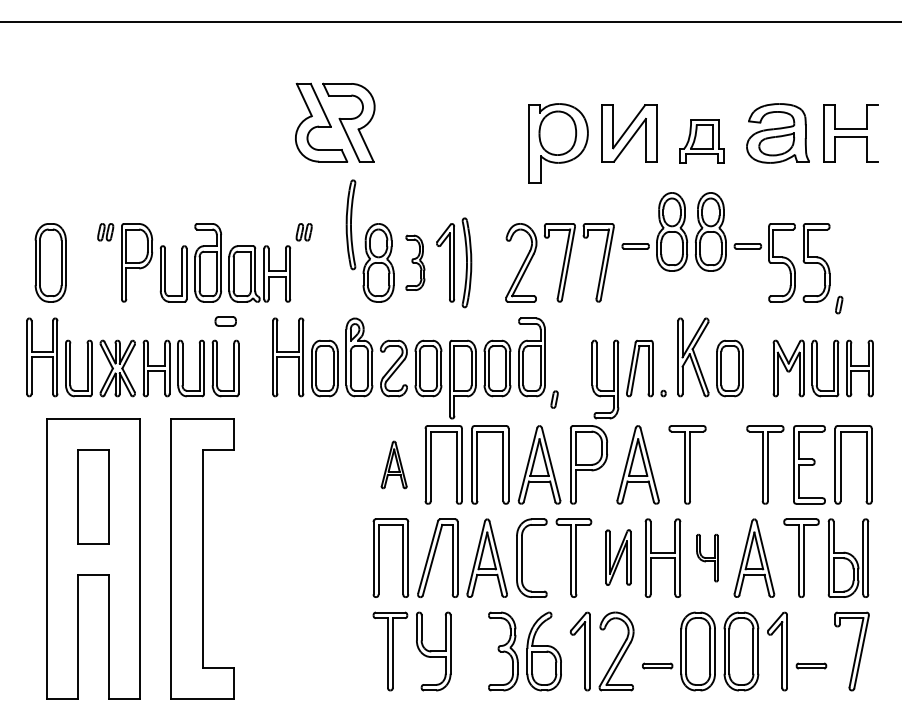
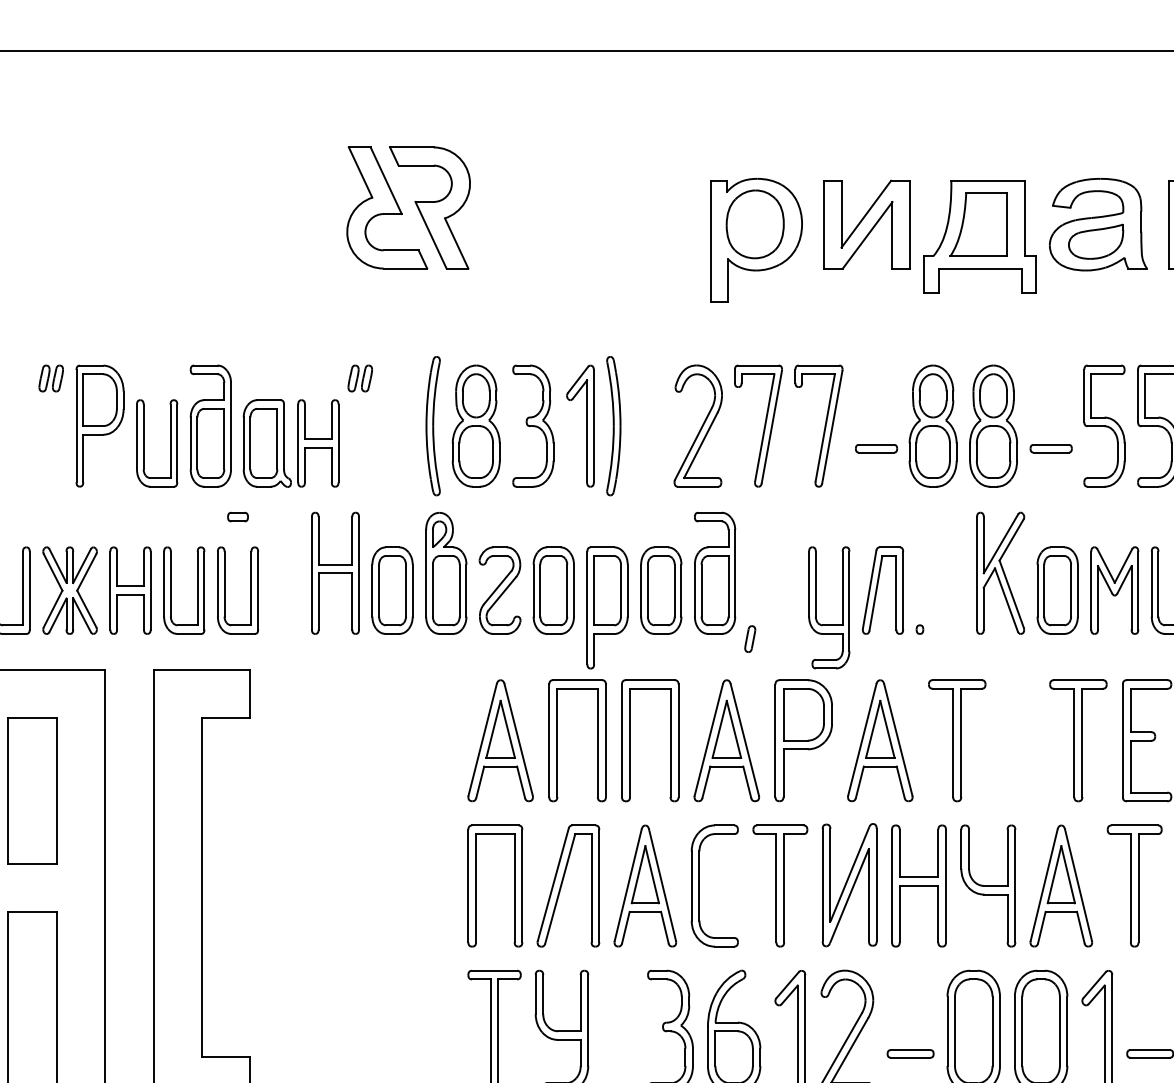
part: (701, 141) -> (978, 237), size x1.67
part: (350, 224) -> (432, 425), moved
part: (691, 231) -> (963, 425), moved
part: (415, 262) -> (533, 425), size x1.43
part: (225, 320) -> (237, 515), size x0.62
part: (710, 357) -> (1027, 573), moved
part: (393, 464) -> (499, 740), size x1.67
part: (618, 557) -> (849, 884), size x1.43
part: (707, 557) -> (988, 884), size x1.67

